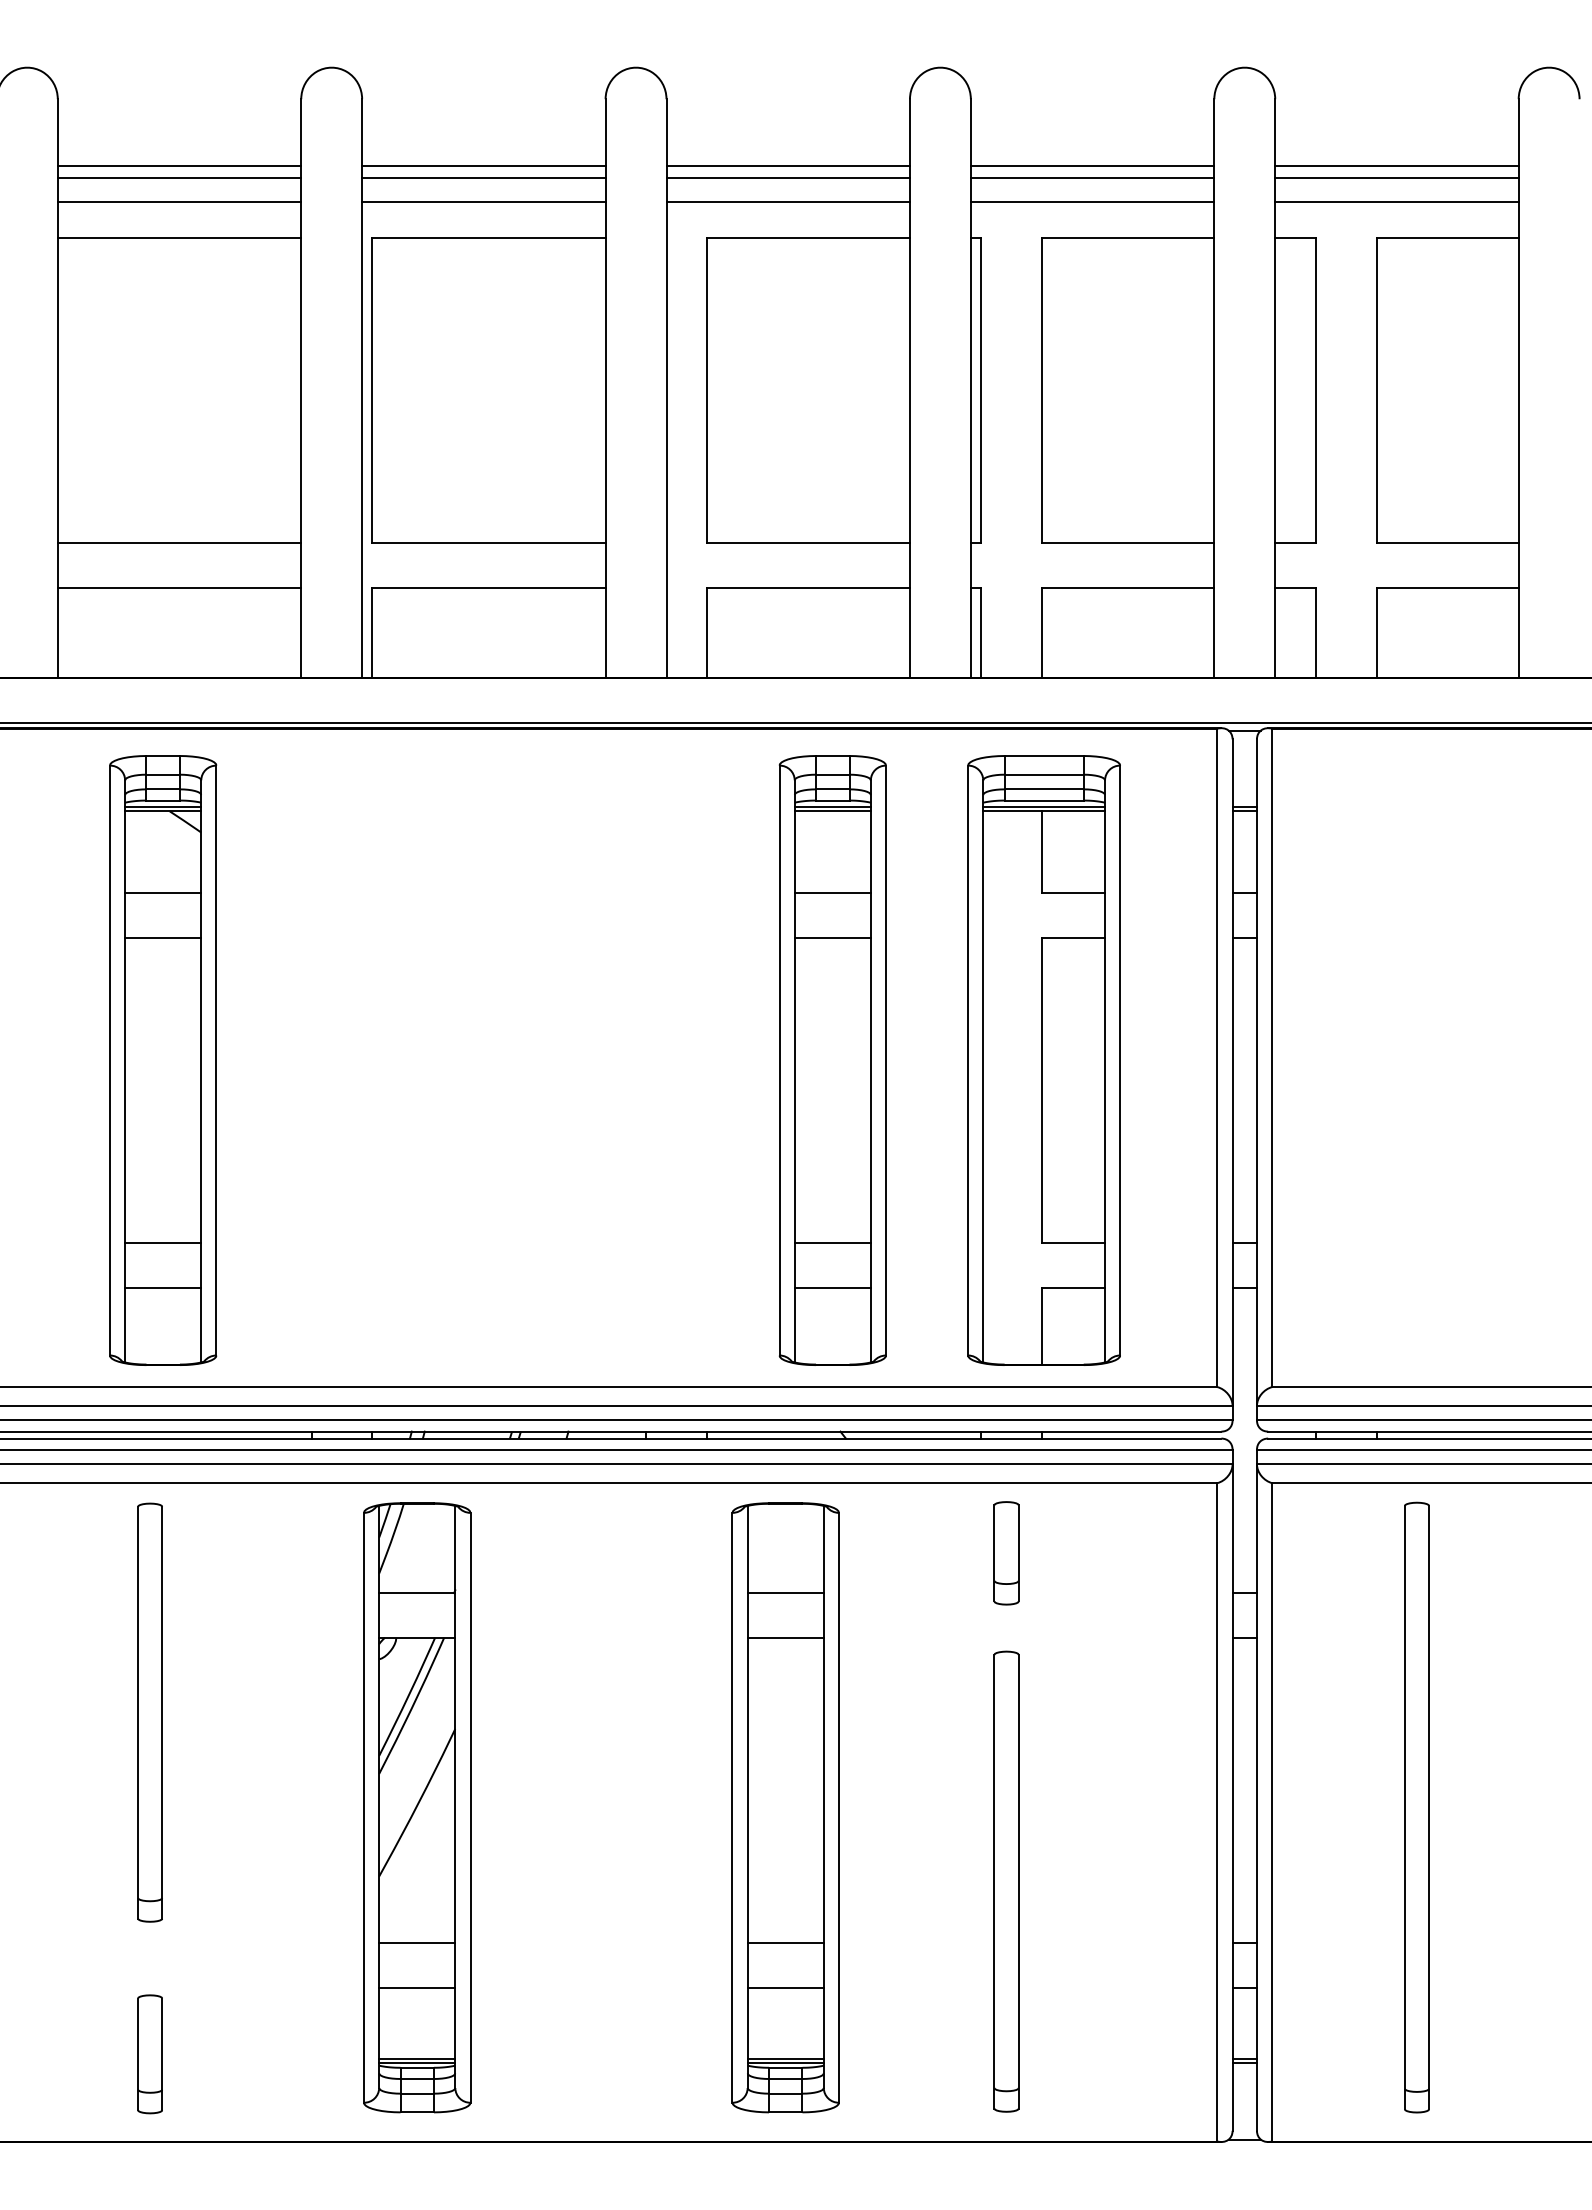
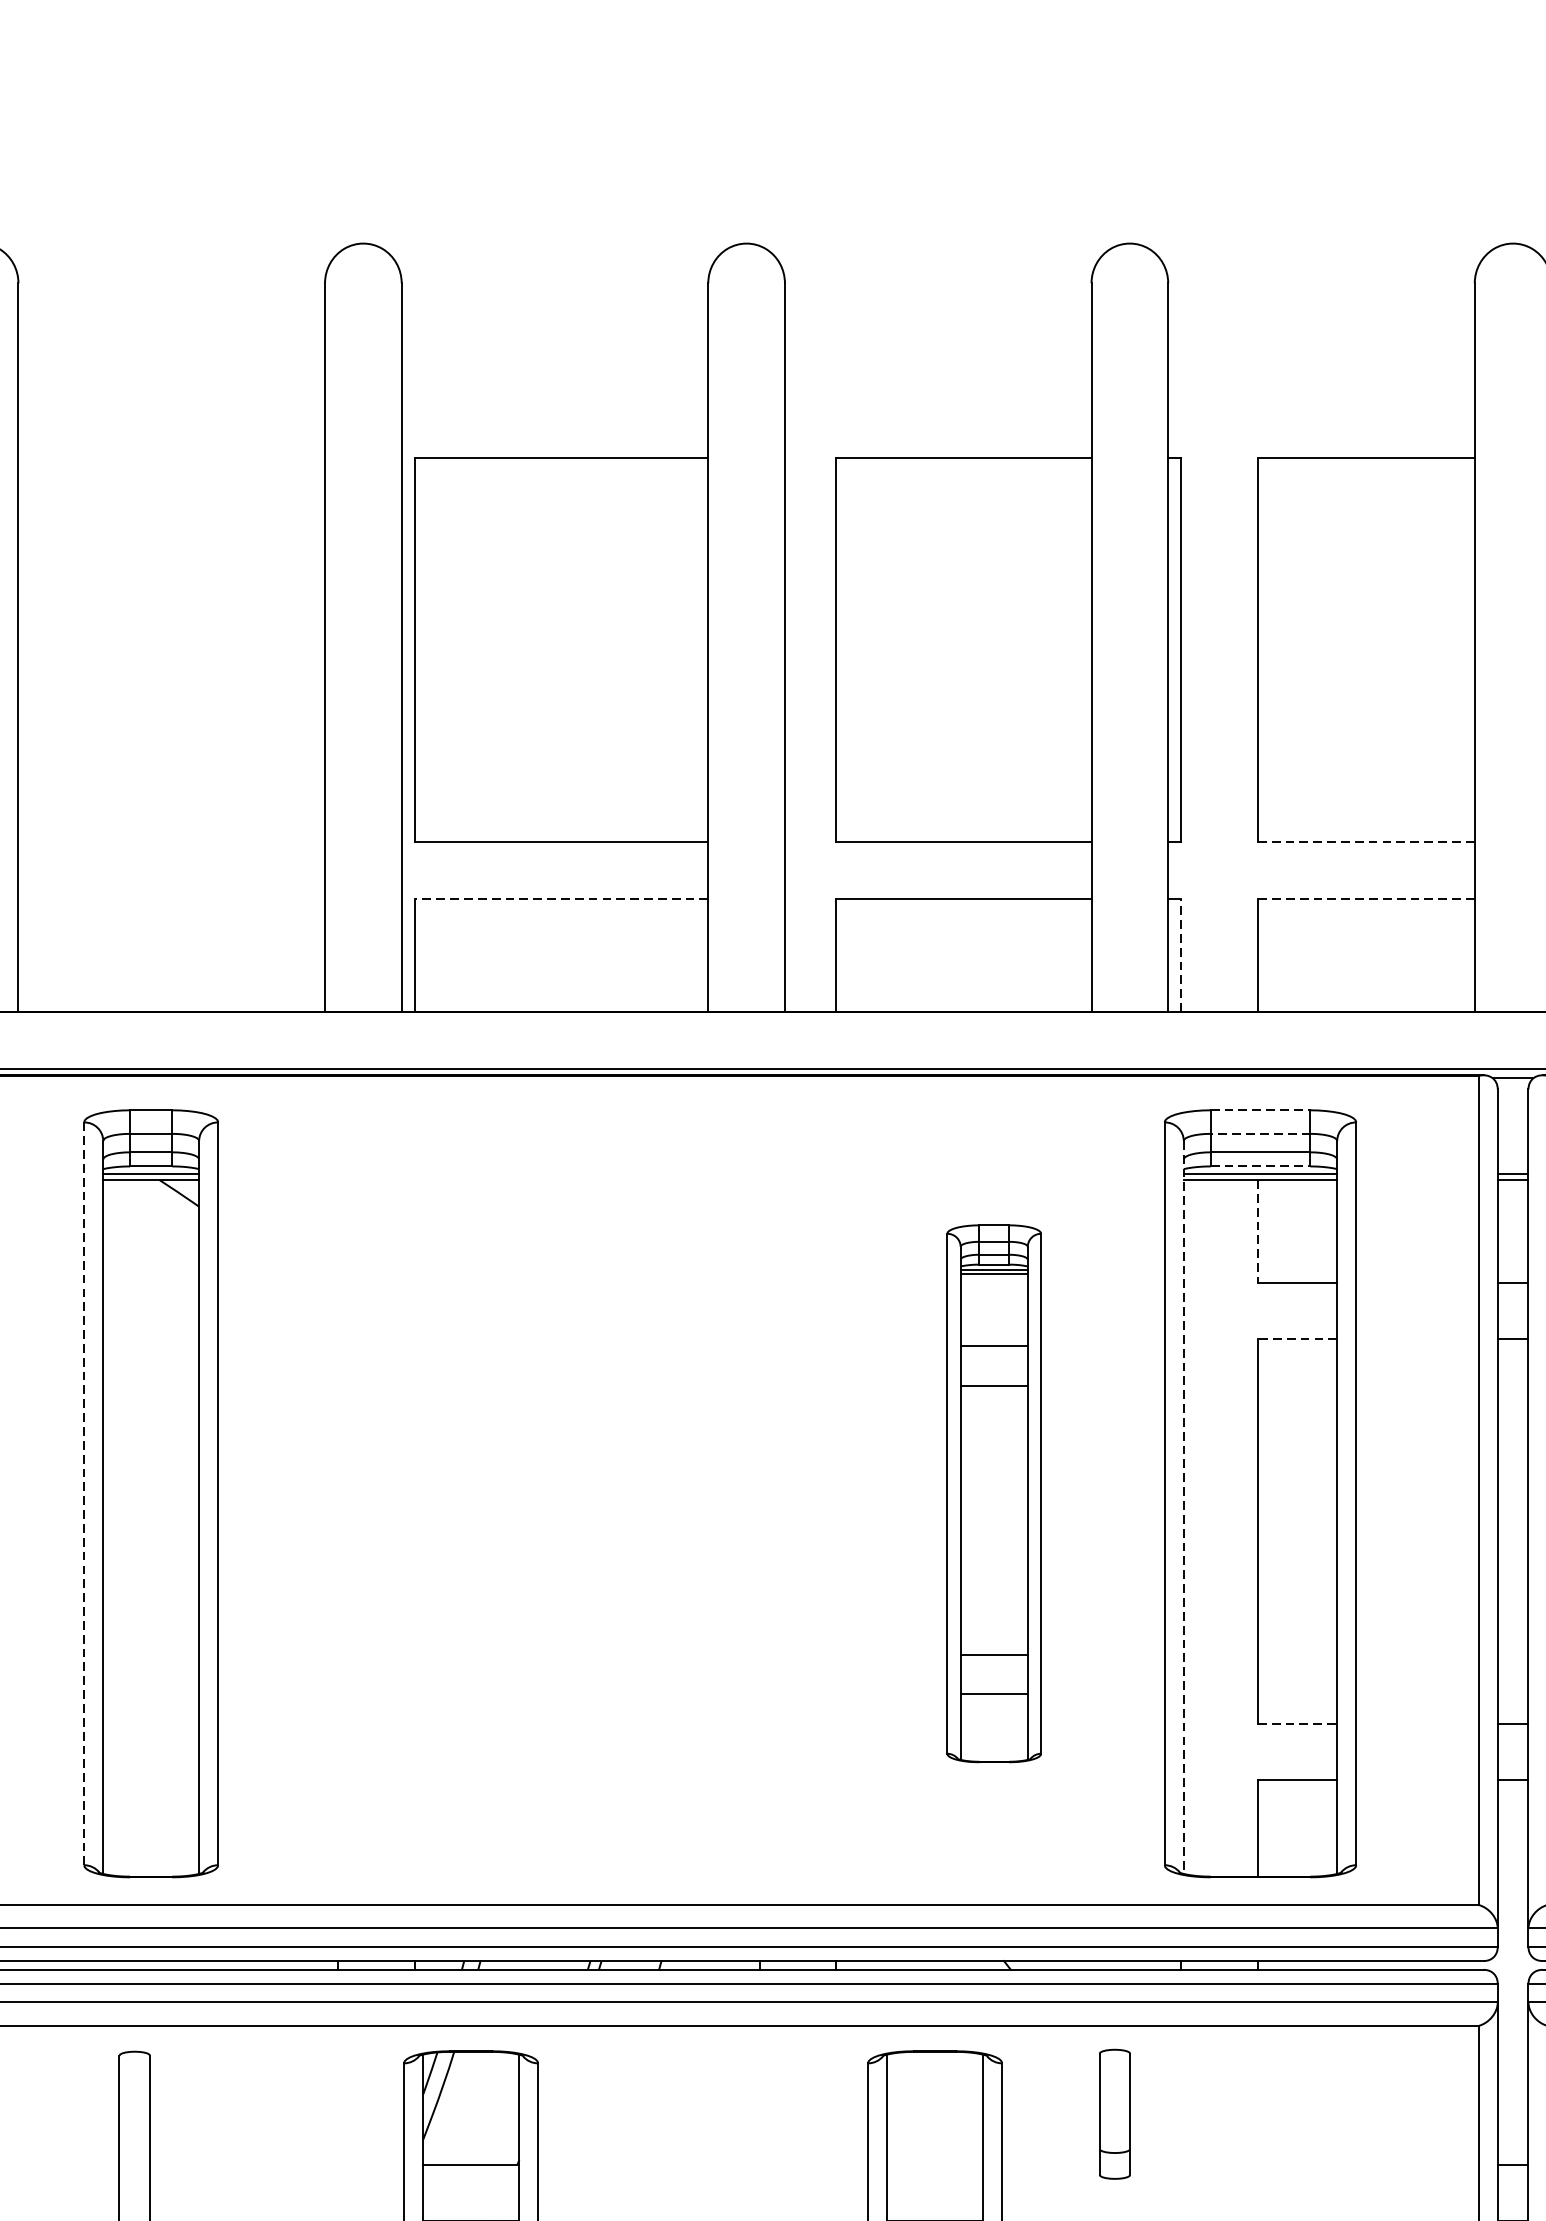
line: (179, 165) -> (171, 366), removed
line: (483, 165) -> (554, 366), removed
line: (787, 165) -> (937, 366), removed
line: (1092, 165) -> (1321, 366), removed
line: (179, 178) -> (171, 383), removed
line: (483, 178) -> (554, 383), removed
line: (787, 178) -> (937, 383), removed
line: (1092, 178) -> (1321, 383), removed
line: (179, 202) -> (171, 413), removed
line: (483, 202) -> (554, 413), removed
line: (787, 202) -> (937, 413), removed
line: (1092, 202) -> (1321, 413), removed
line: (179, 237) -> (171, 457), removed
line: (179, 543) -> (171, 842), removed
line: (1128, 543) -> (1366, 842), solid -> dashed
line: (179, 587) -> (171, 898), removed
line: (489, 587) -> (562, 898), solid -> dashed
line: (1127, 587) -> (1365, 898), solid -> dashed
line: (981, 632) -> (1181, 954), solid -> dashed
line: (1044, 755) -> (1260, 1109), solid -> dashed
line: (1044, 774) -> (1260, 1133), solid -> dashed
line: (1044, 800) -> (1260, 1166), solid -> dashed
line: (1042, 852) -> (1258, 1231), solid -> dashed
line: (163, 893) -> (151, 1283), removed
line: (163, 937) -> (151, 1338), removed
line: (1073, 937) -> (1297, 1338), solid -> dashed
line: (109, 1060) -> (83, 1493), solid -> dashed
part: (832, 1060) -> (993, 1493), size x0.7
line: (983, 1071) -> (1184, 1507), solid -> dashed
line: (163, 1243) -> (151, 1724), removed
line: (1073, 1243) -> (1297, 1724), solid -> dashed
line: (163, 1287) -> (151, 1779), removed
part: (1006, 1553) -> (1114, 2114), moved
line: (785, 1593) -> (934, 2164), removed

